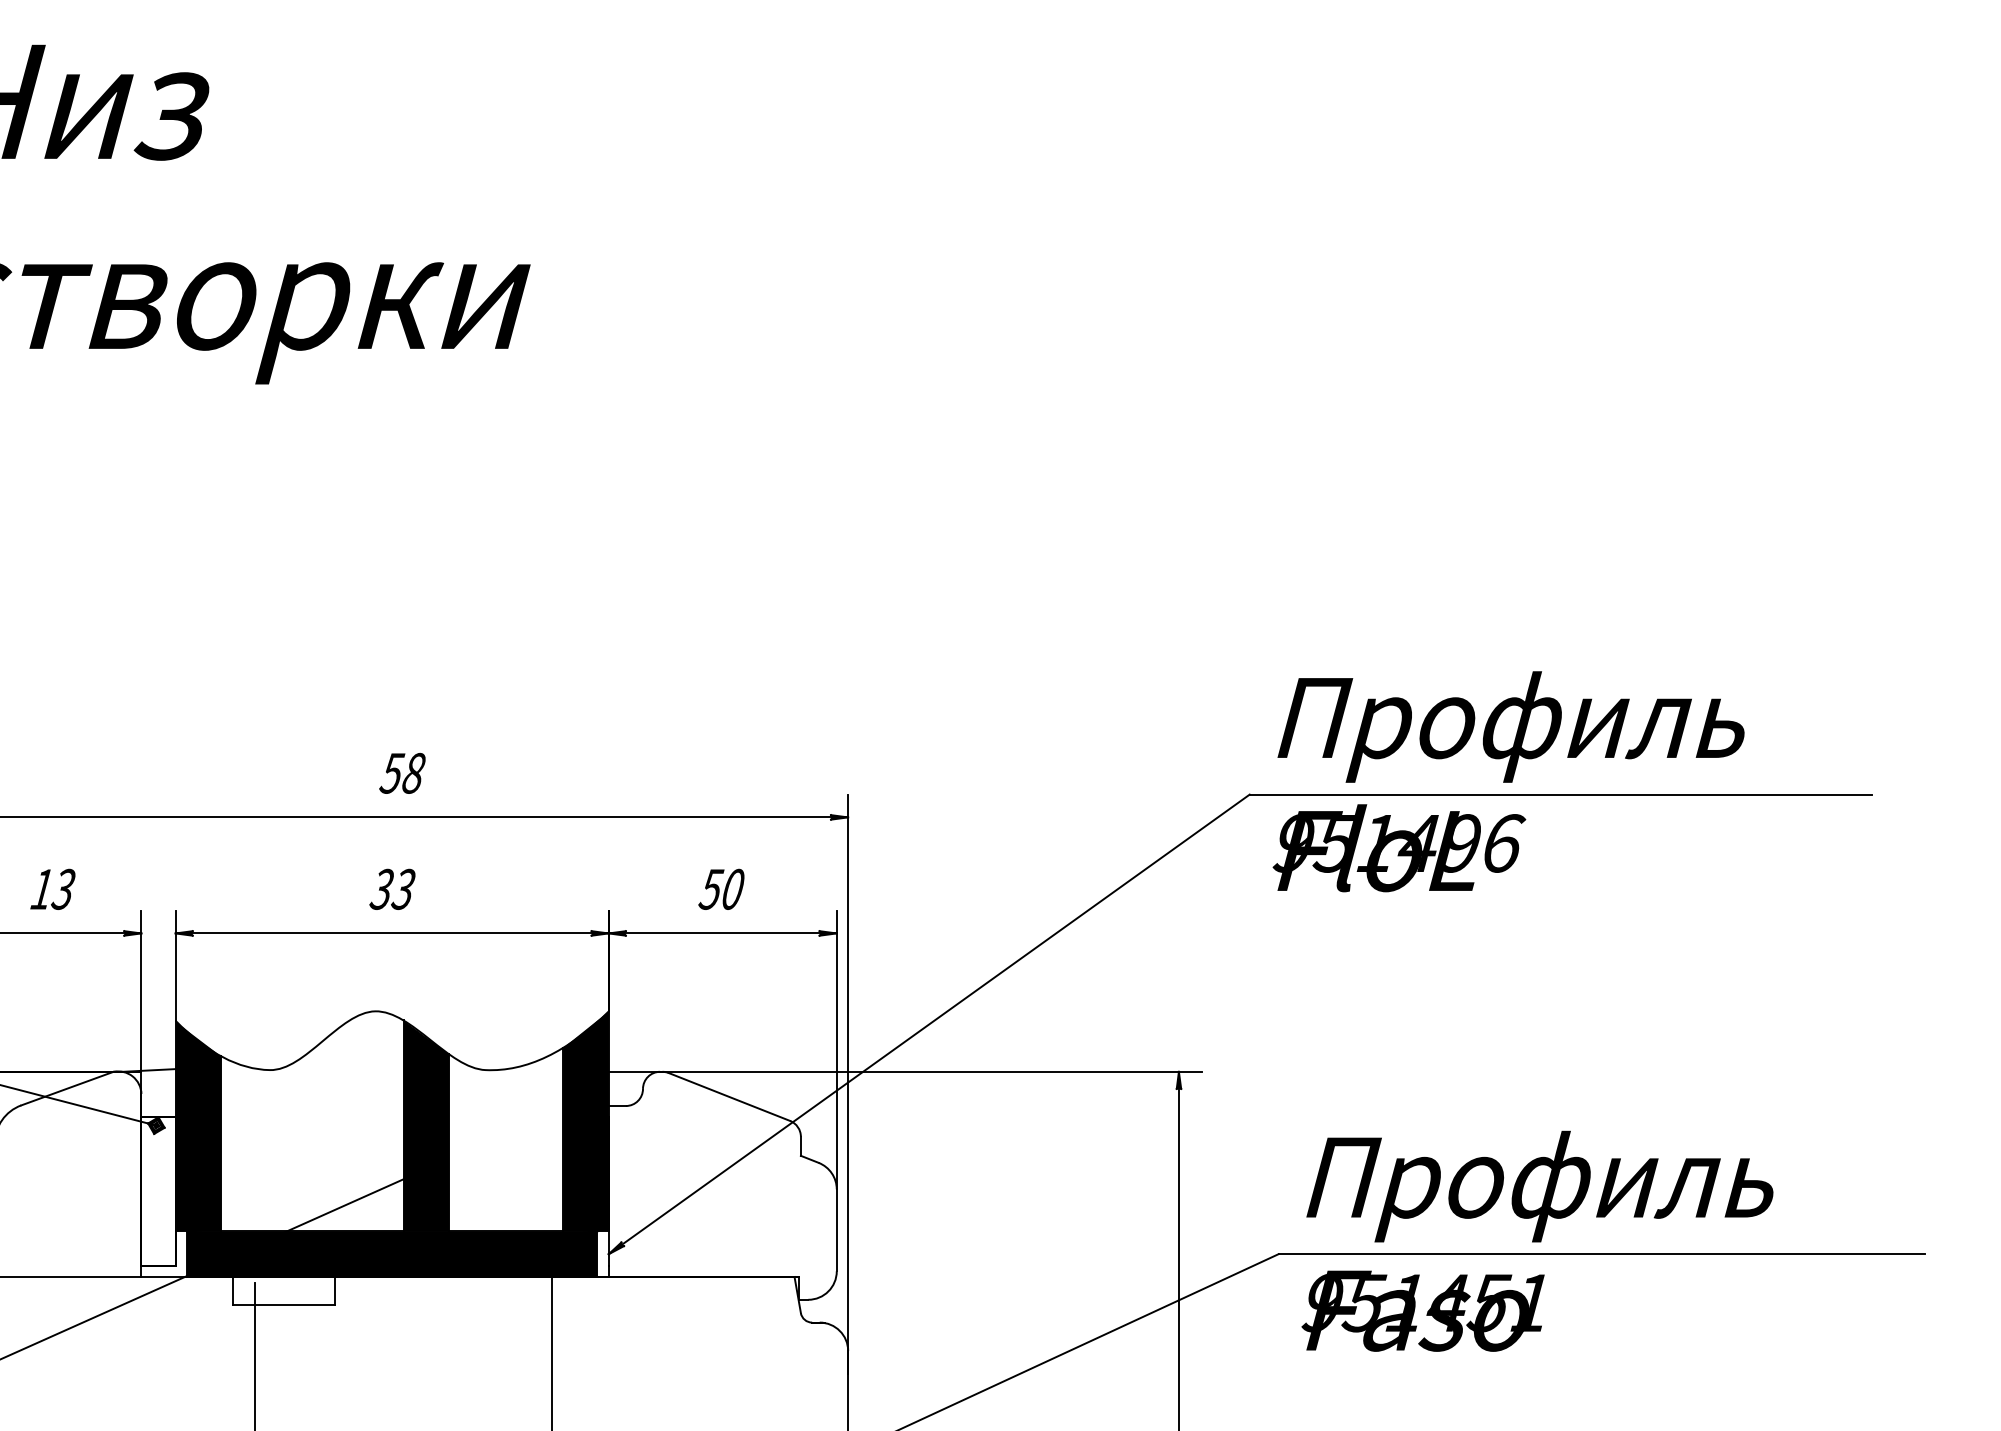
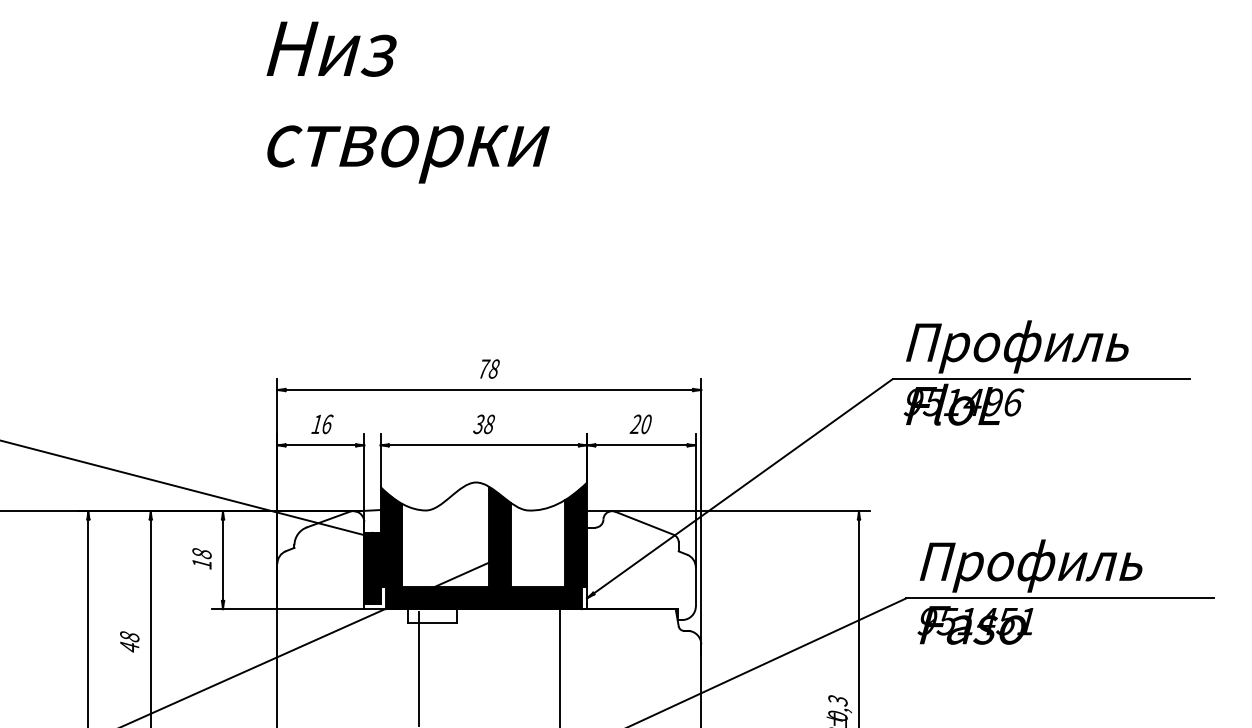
text: (391, 772) -> (483, 368), 58 -> 78
text: (401, 887) -> (488, 423), 33 -> 38
text: (64, 889) -> (327, 424), 13 -> 16
text: (710, 889) -> (635, 424), 50 -> 20
fill: (158, 1191) -> (372, 568), added

